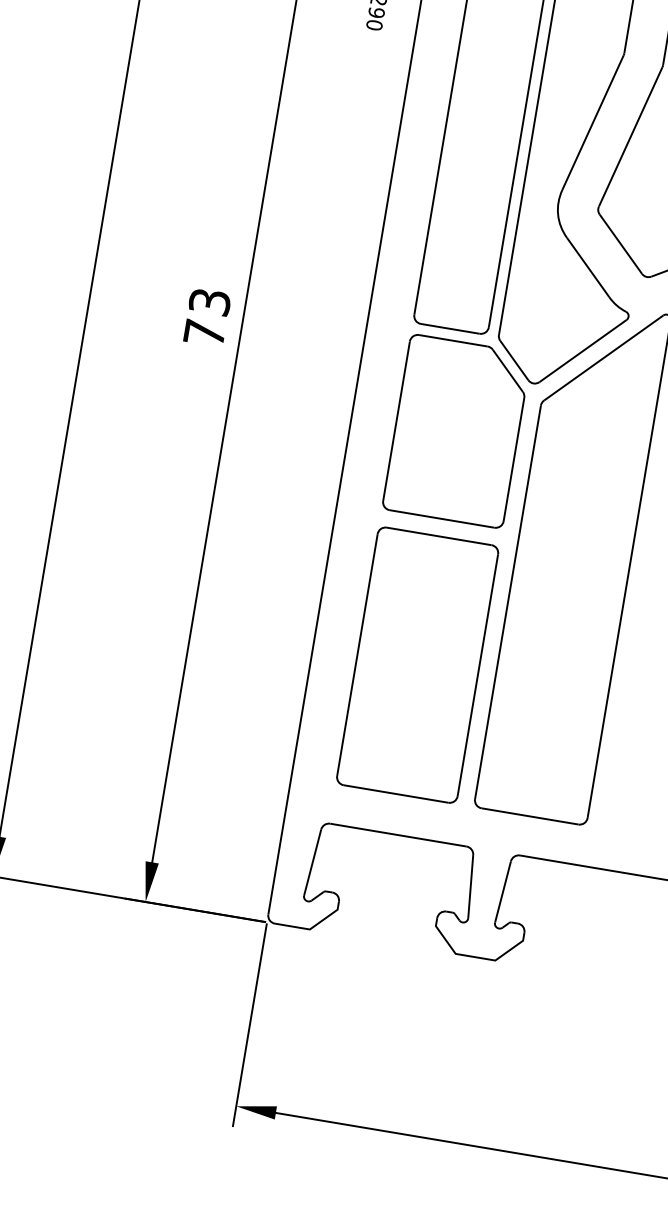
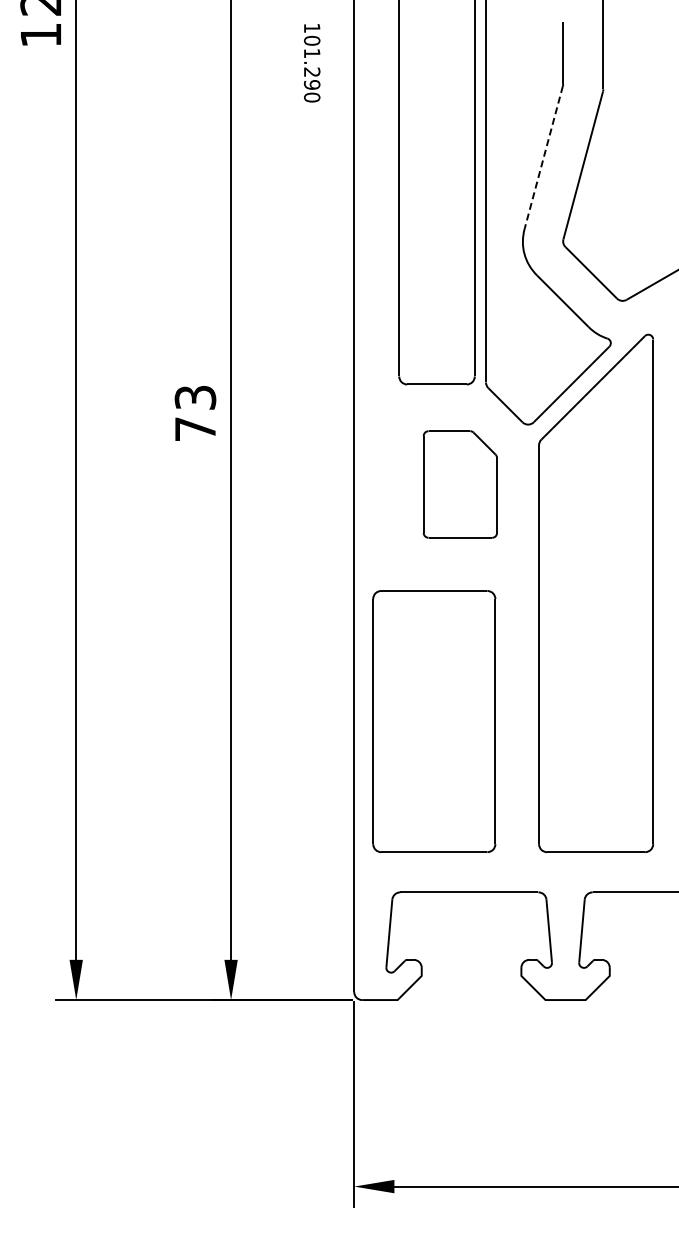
line: (592, 122) -> (543, 157), solid -> dashed
part: (456, 431) -> (460, 484), size x0.6
part: (417, 665) -> (434, 721), moved

